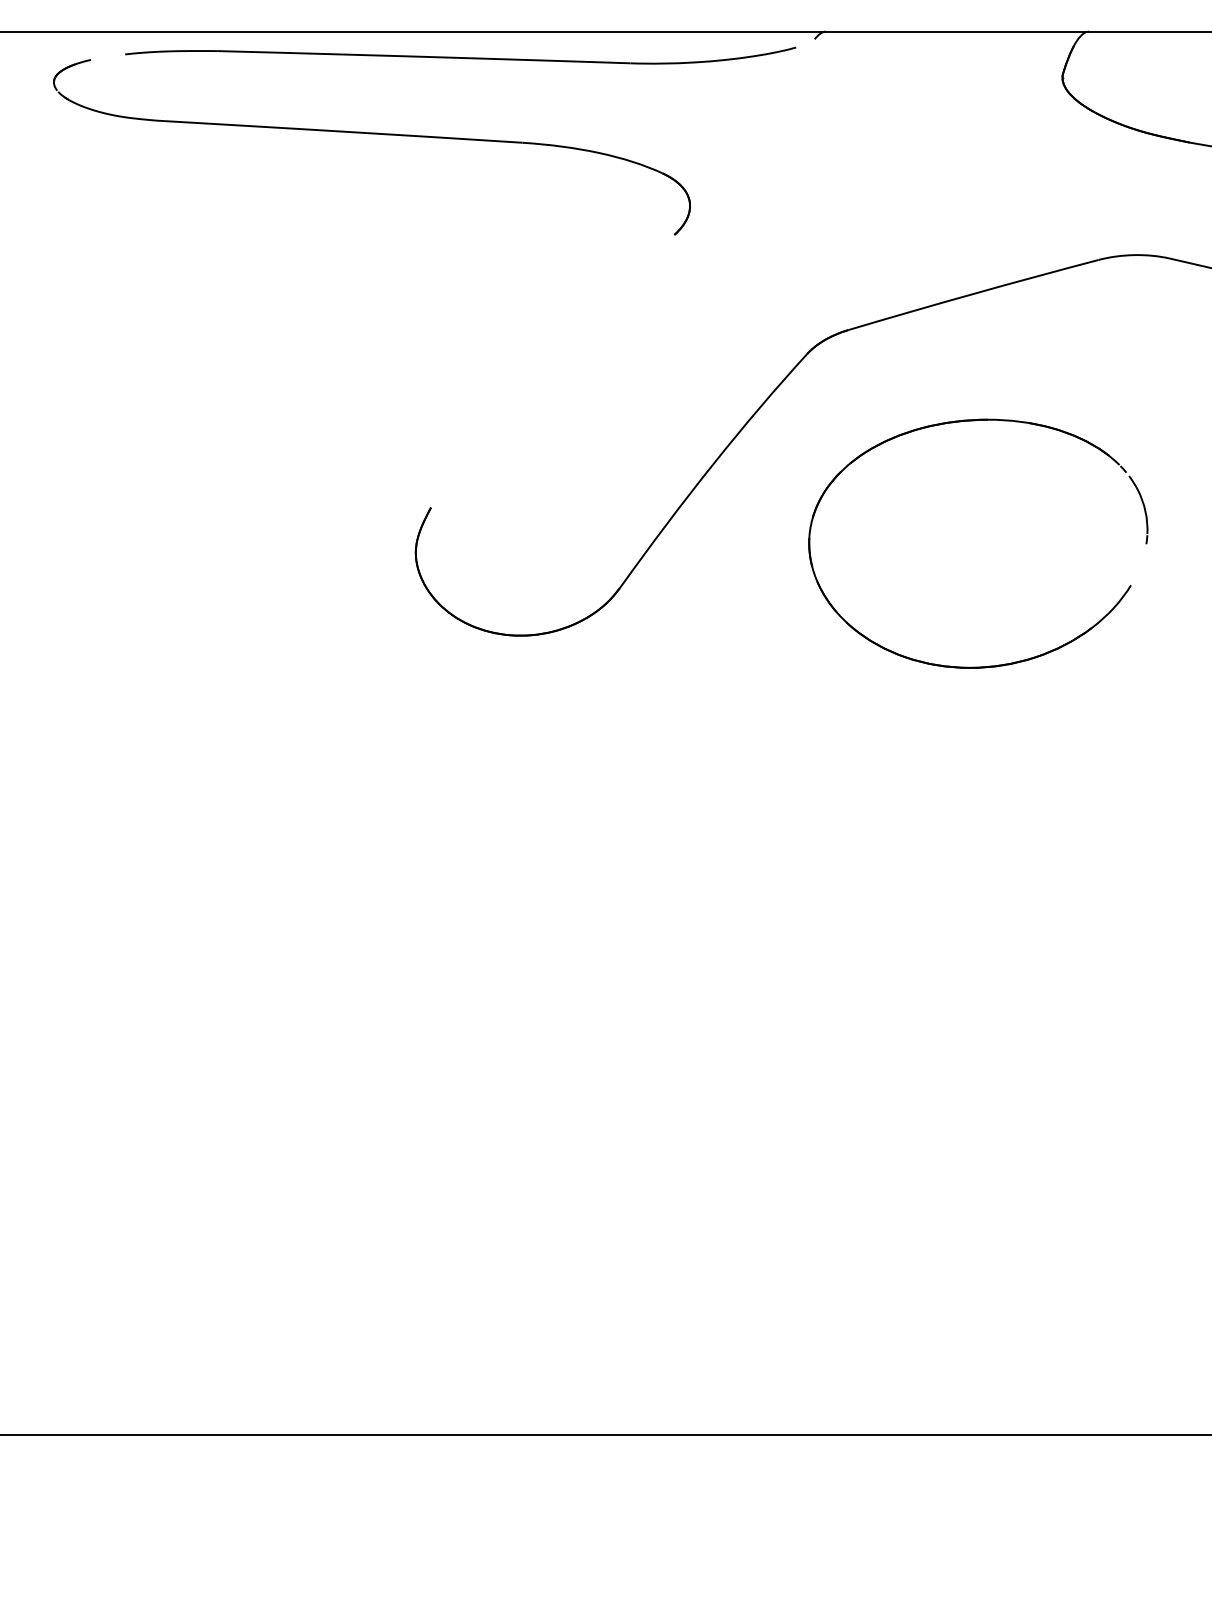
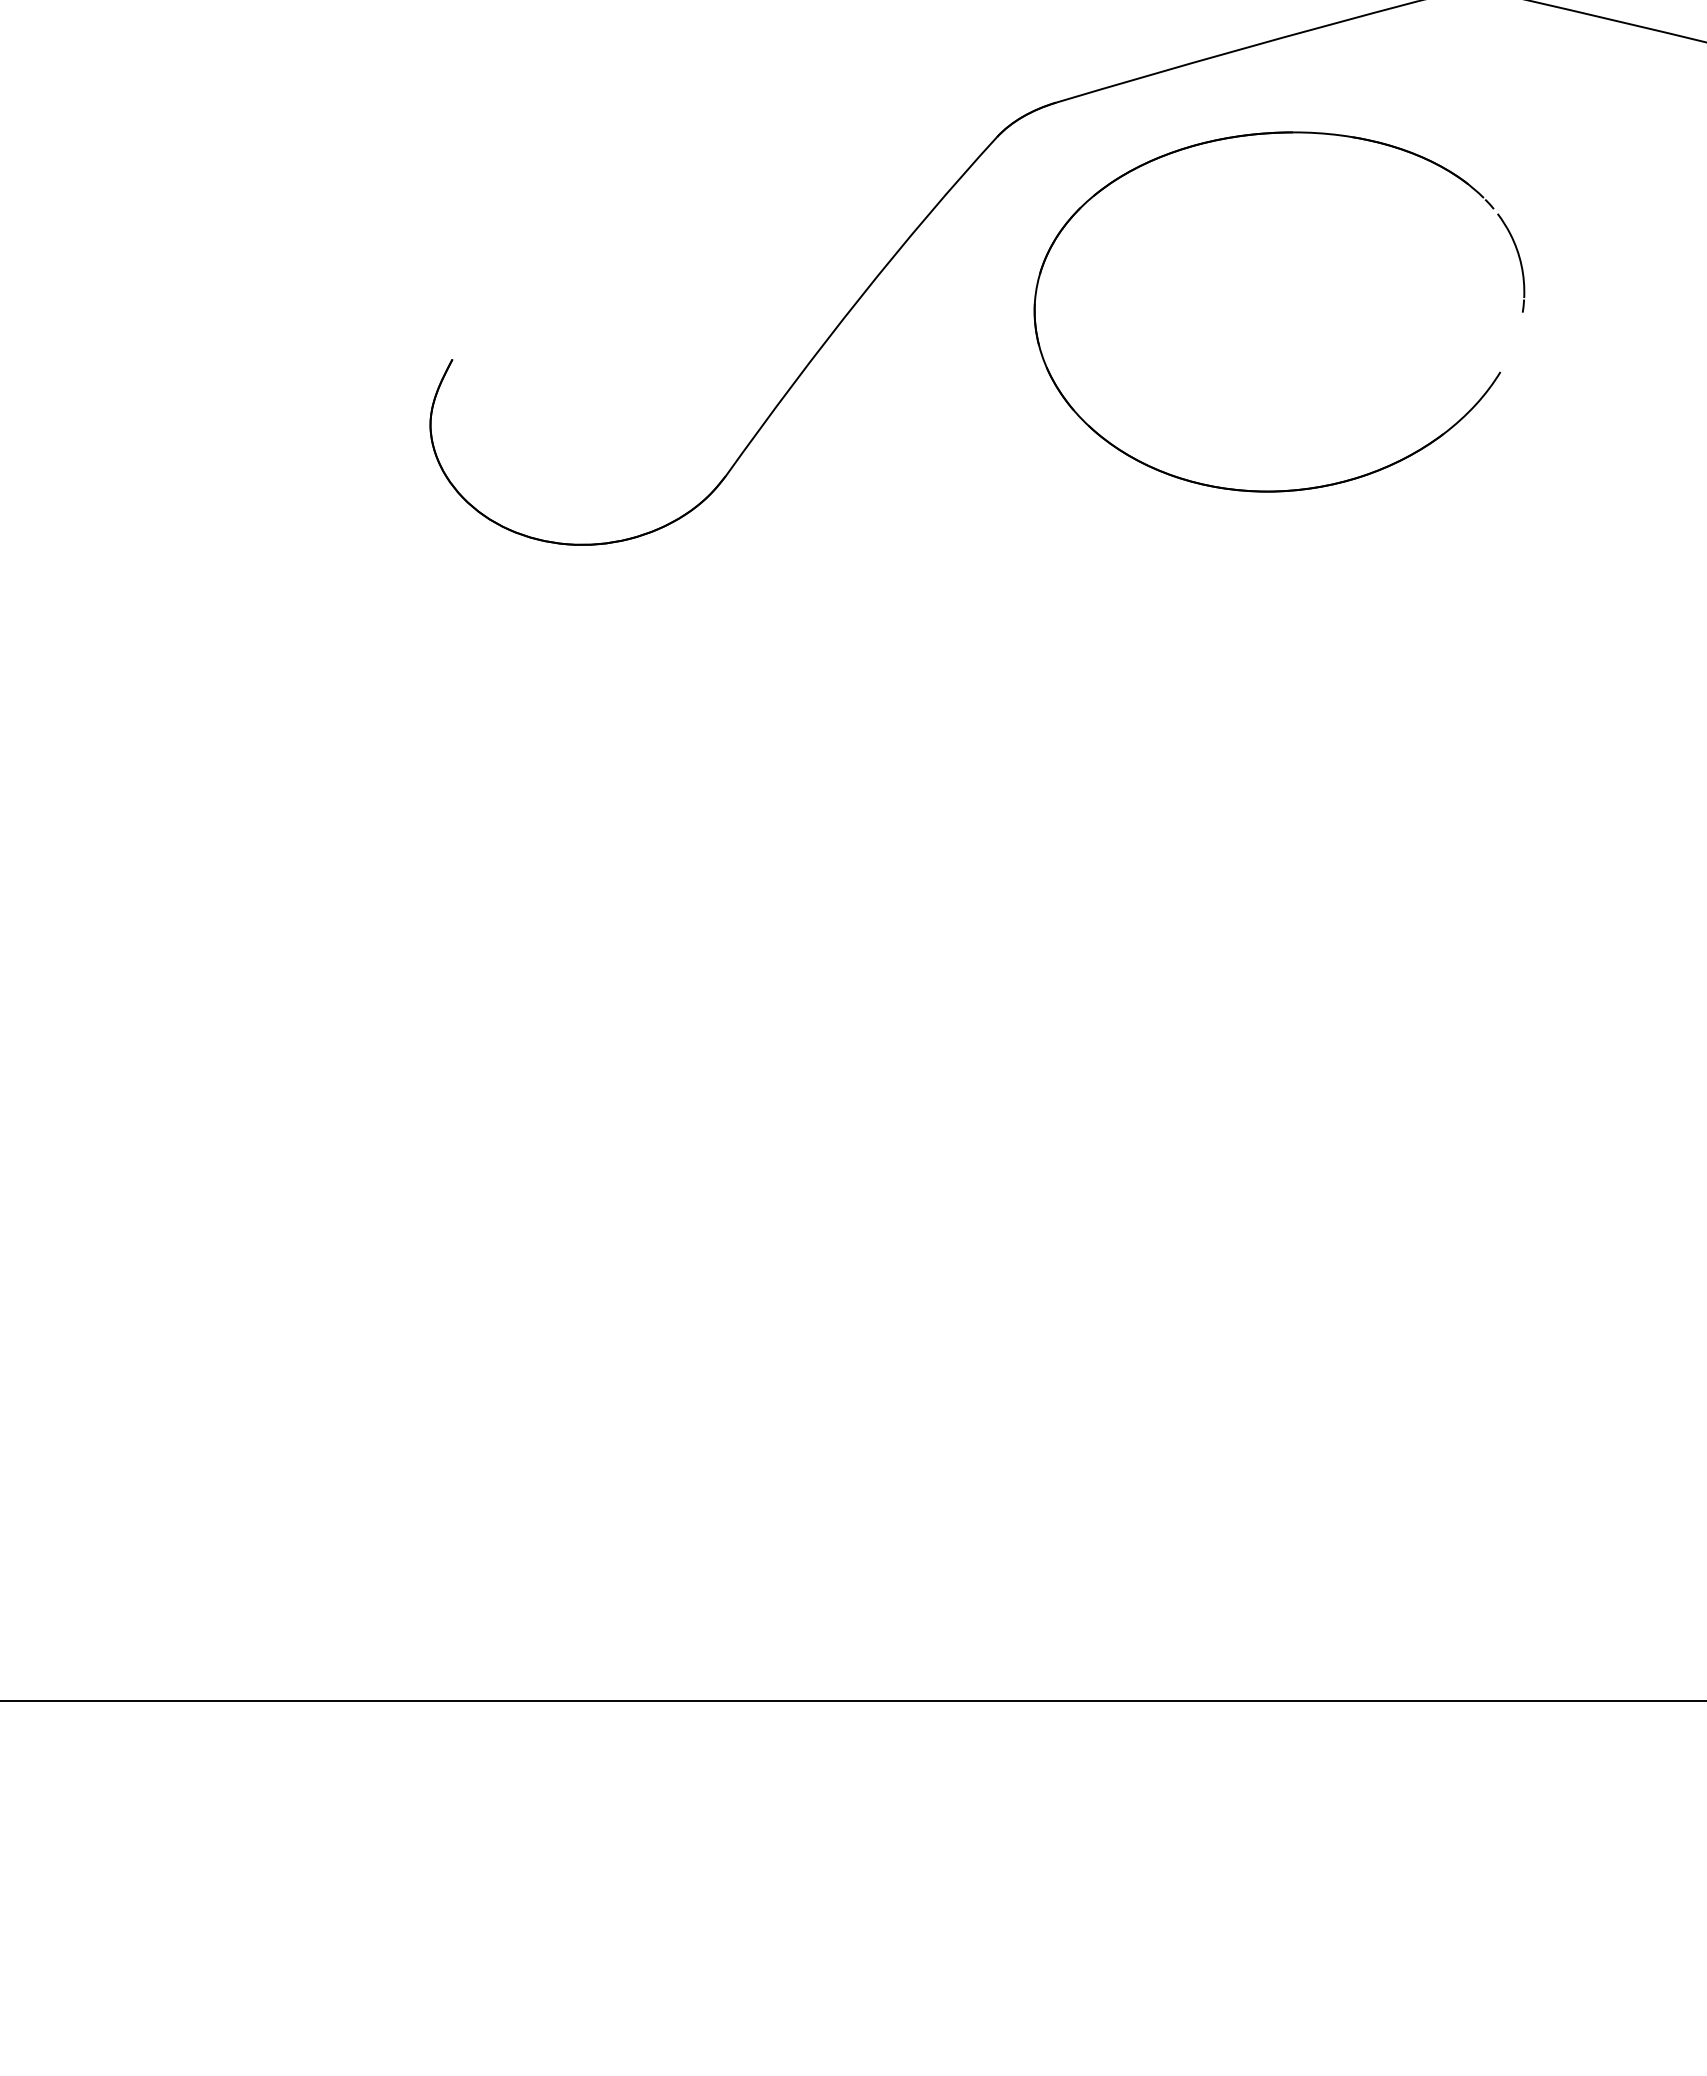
part: (974, 421) -> (1273, 134), moved

